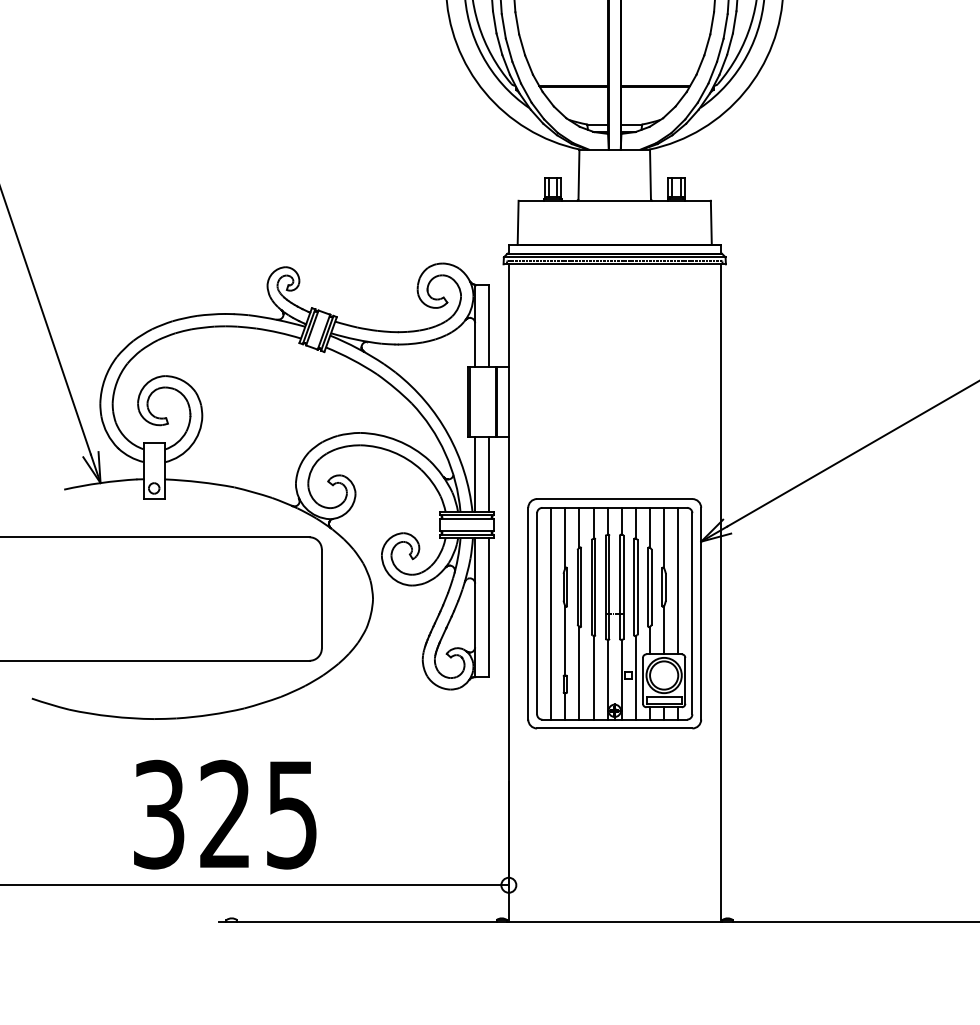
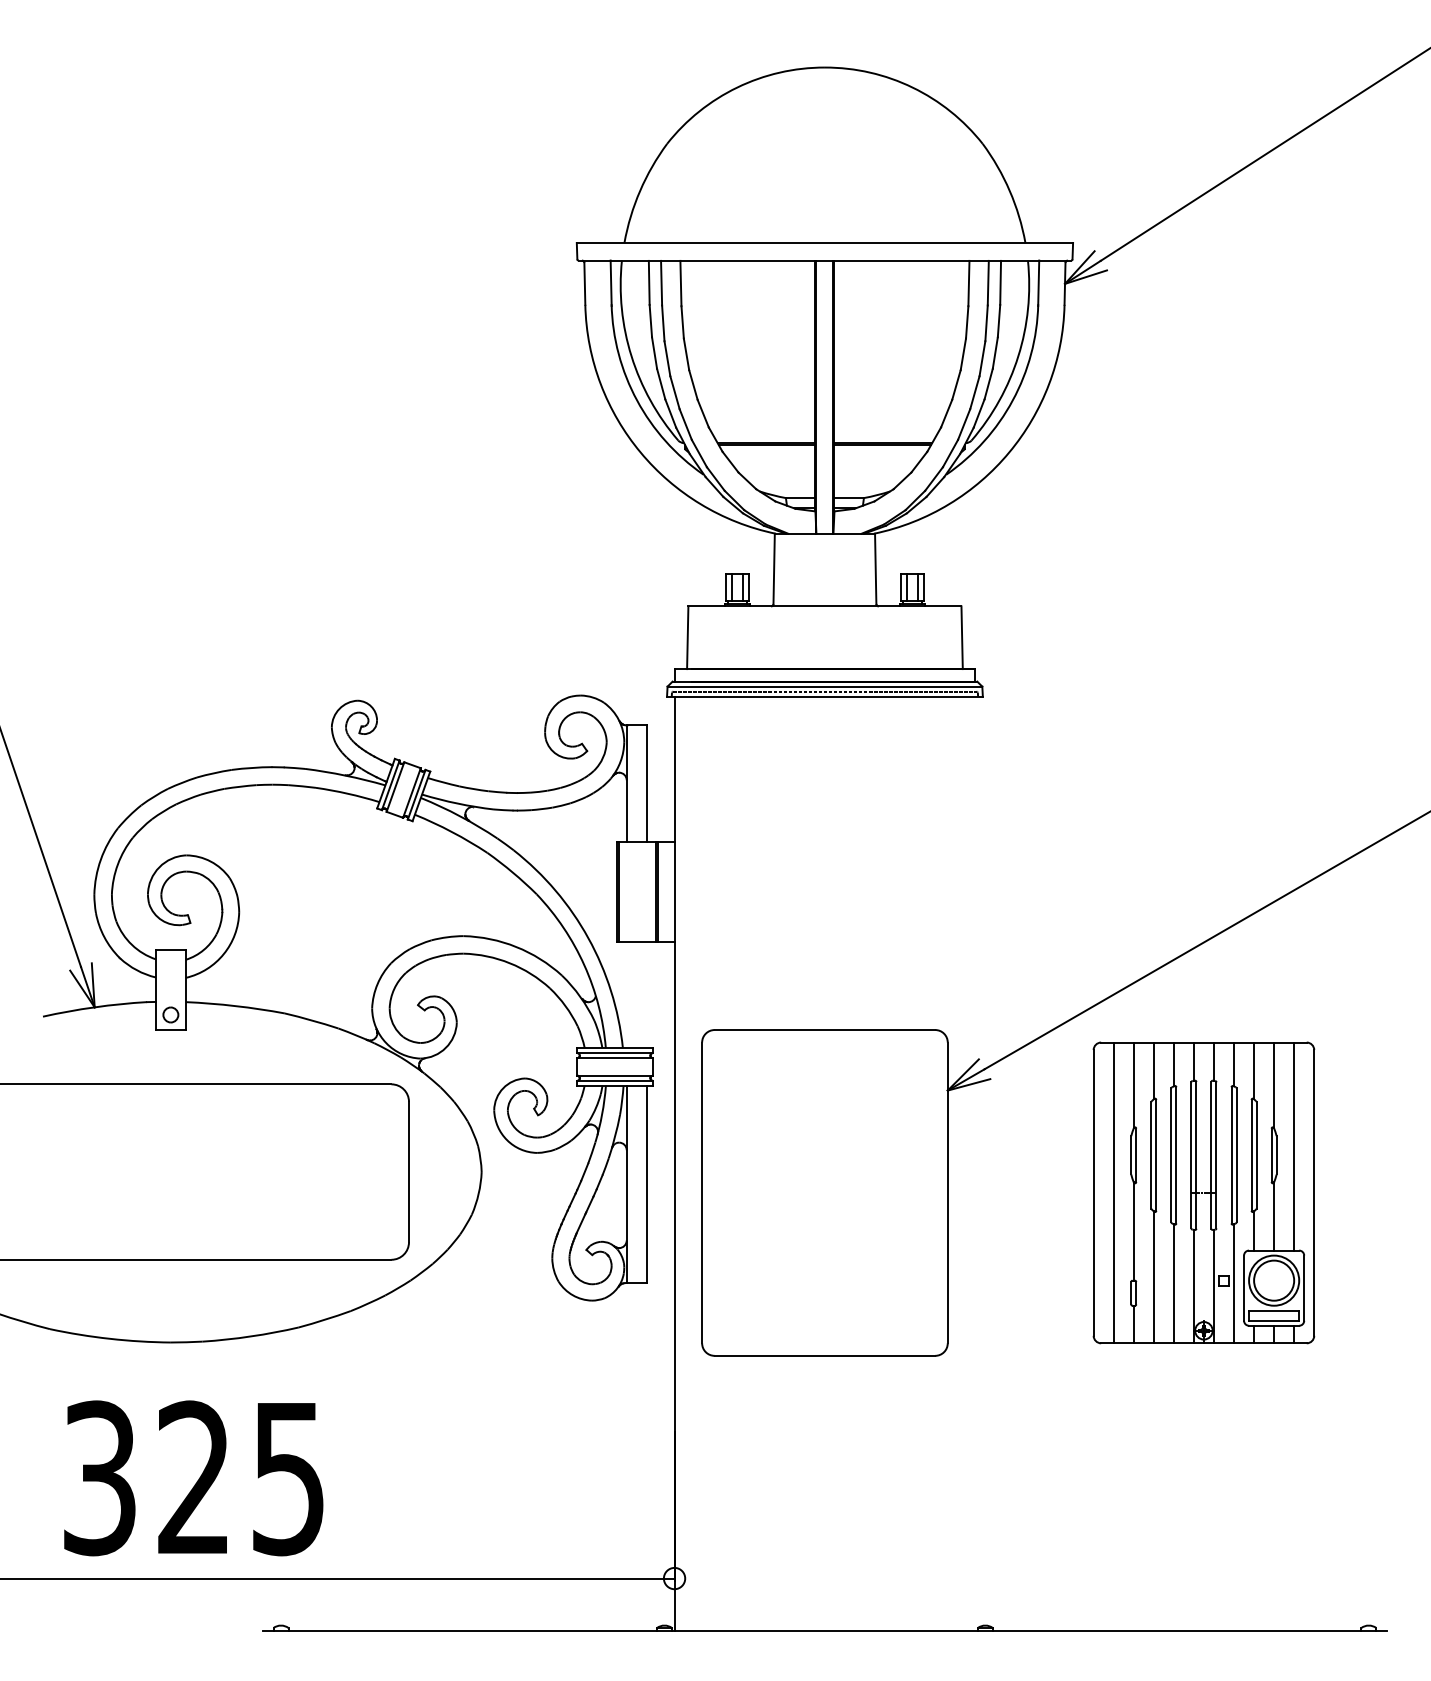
line: (475, 474) -> (626, 995), removed
line: (489, 474) -> (646, 995), removed
line: (720, 593) -> (975, 1163), removed
part: (614, 613) -> (1203, 1192), moved
text: (225, 814) -> (193, 1478), moved

